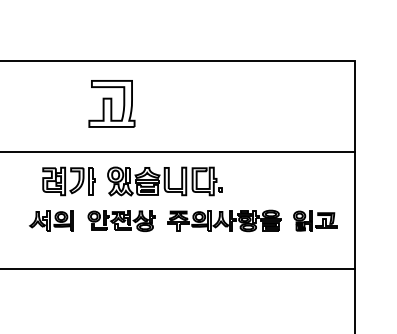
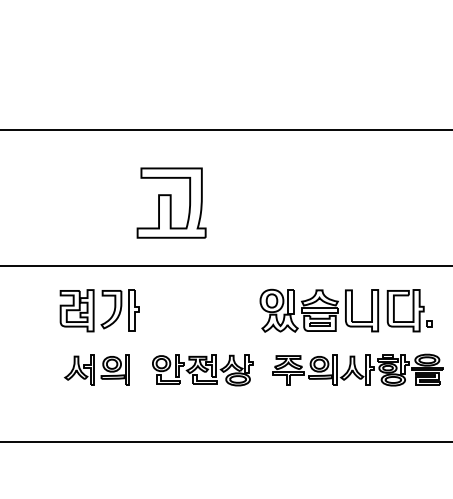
part: (111, 103) -> (170, 202), moved
part: (68, 181) -> (98, 310), moved
part: (164, 181) -> (345, 310), moved

